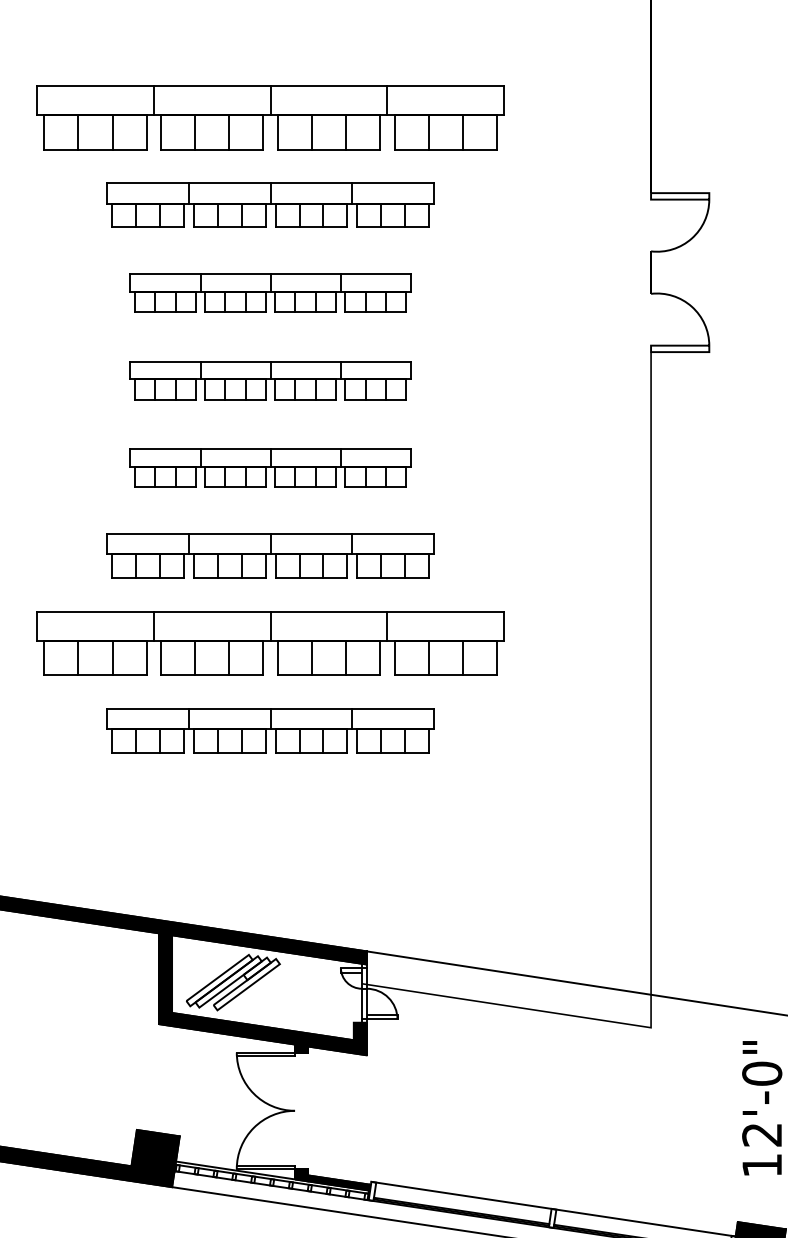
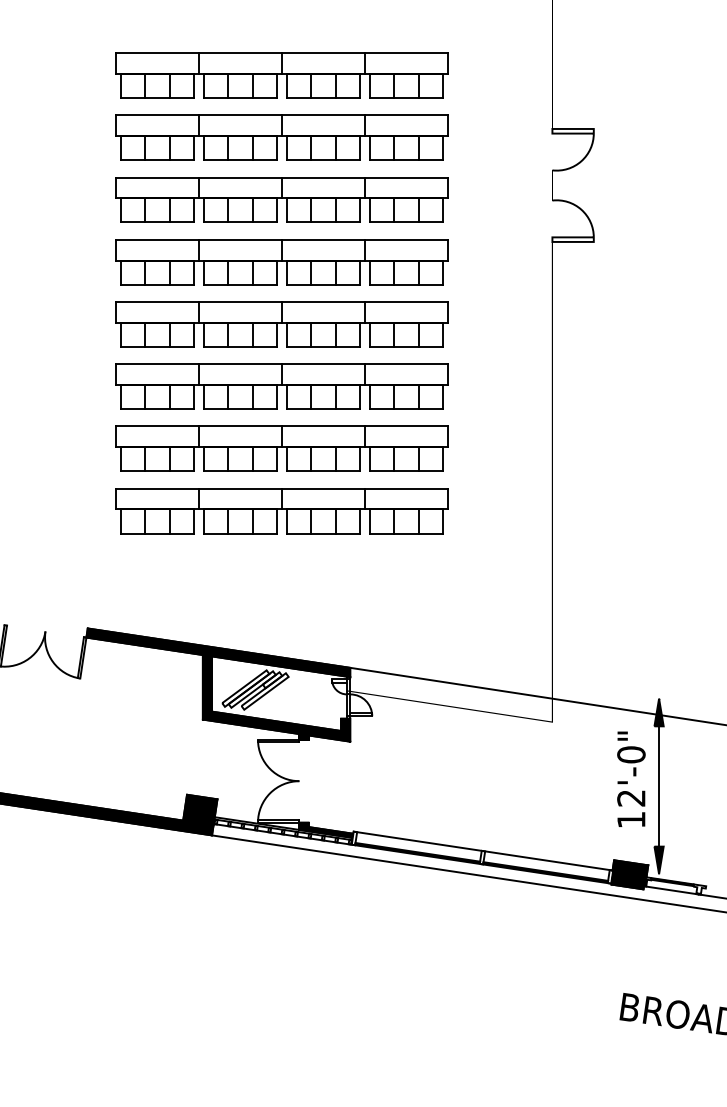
part: (269, 205) -> (281, 137), size x1.43
part: (269, 292) -> (281, 199), size x1.67
part: (269, 381) -> (281, 262), size x1.67
part: (269, 468) -> (281, 324), size x1.67
part: (269, 555) -> (281, 386), size x1.43
part: (269, 731) -> (281, 511), size x1.43

